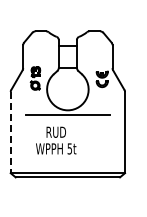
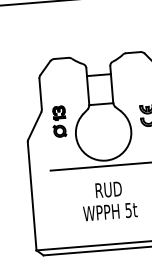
line: (10, 132) -> (31, 196), dashed -> solid
text: (56, 140) -> (109, 200), moved

